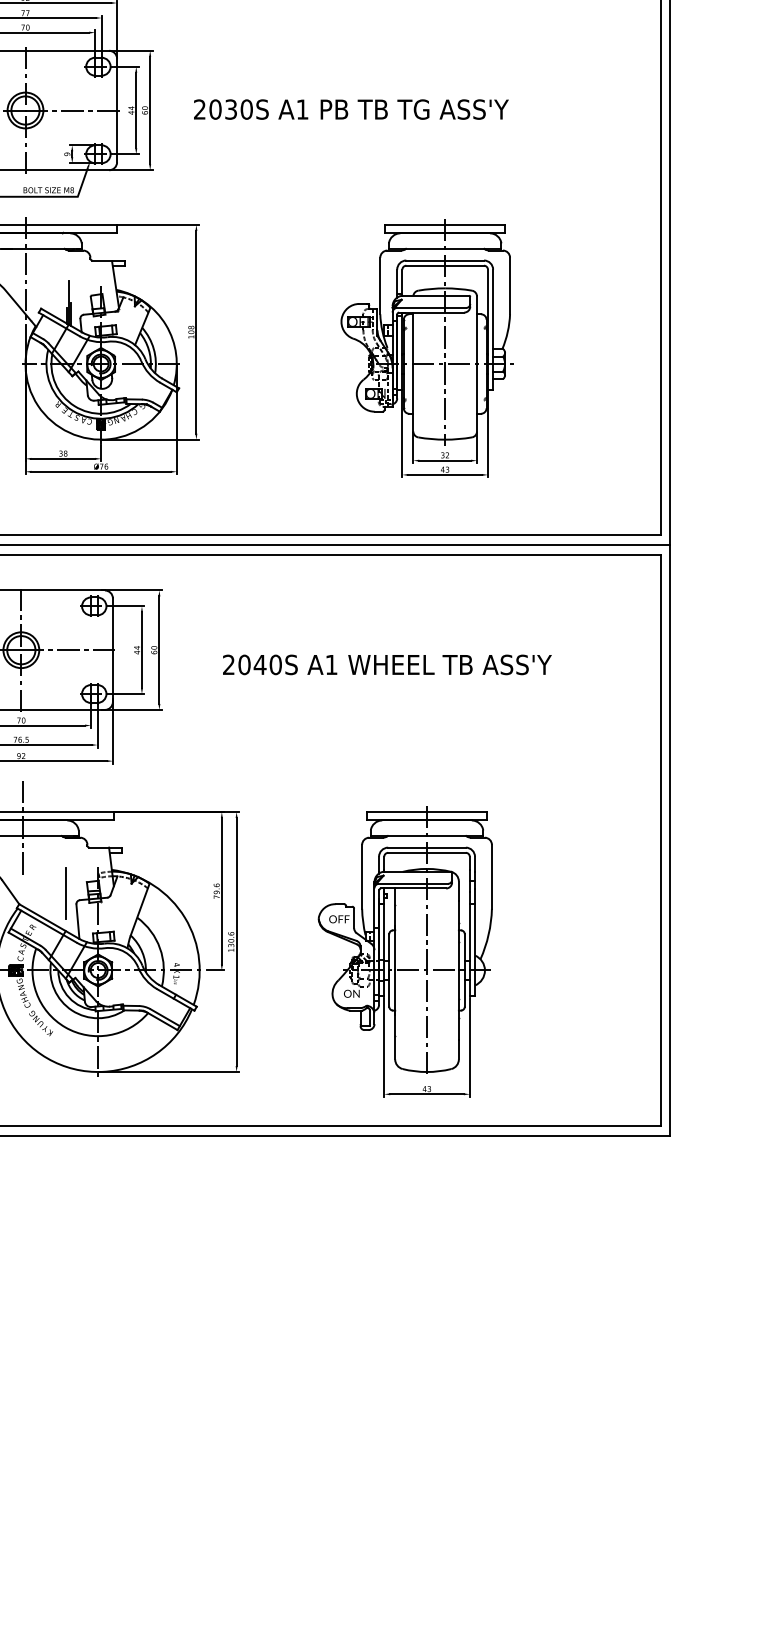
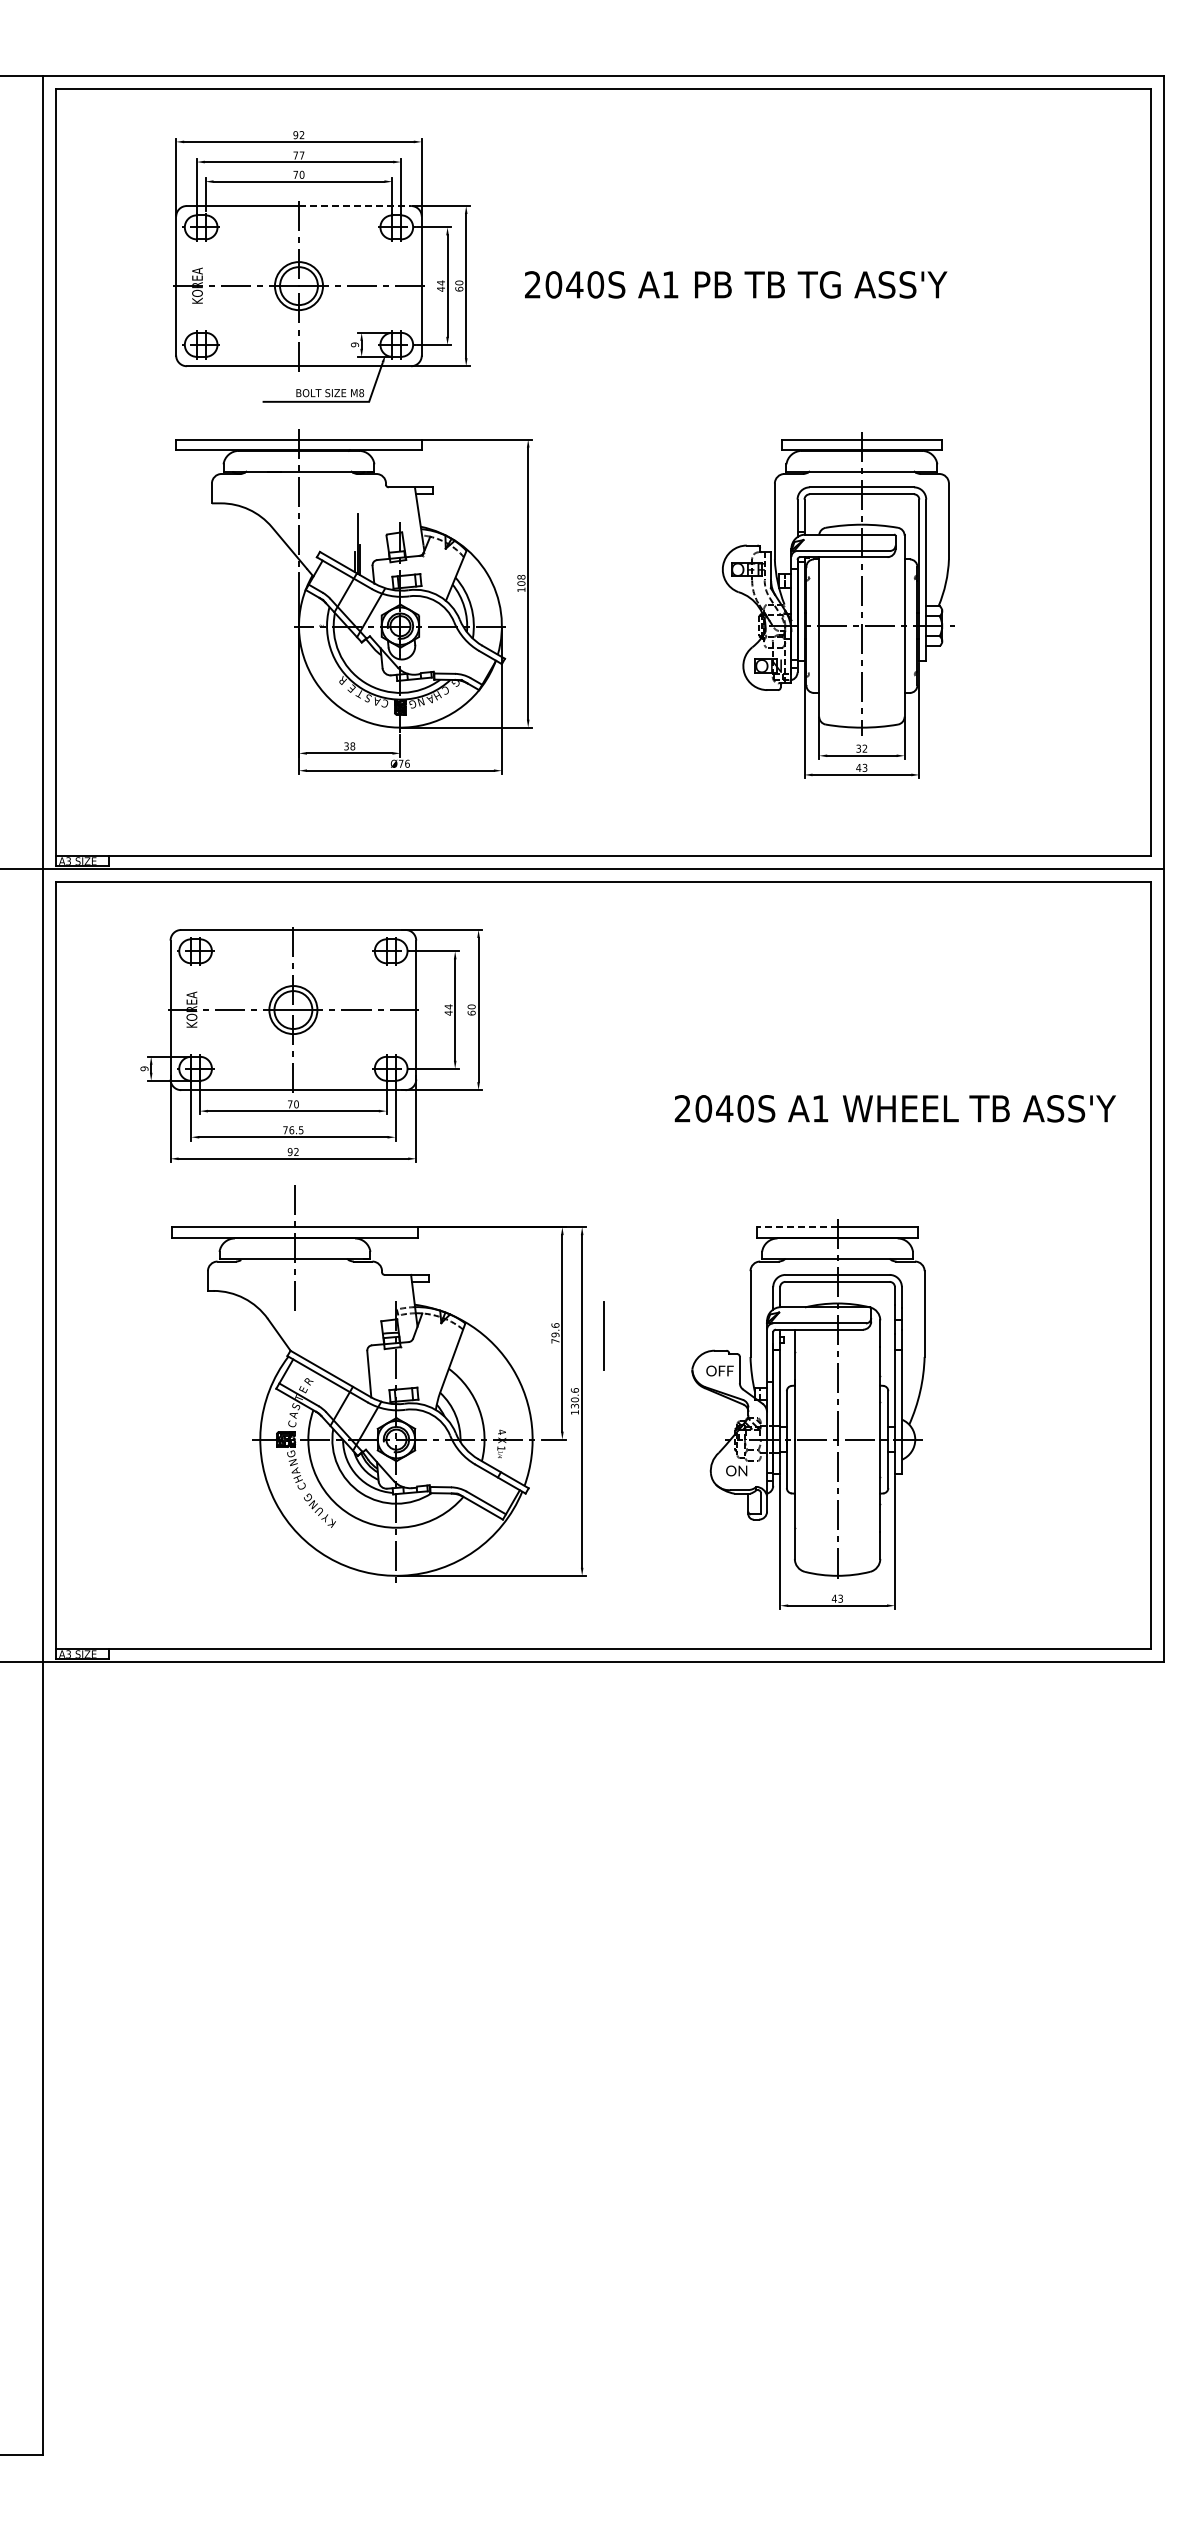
line: (67, 51) -> (355, 206), solid -> dashed
text: (230, 109) -> (574, 284), 2030S -> 2040S
text: (386, 664) -> (894, 1108), moved
line: (397, 812) -> (797, 1227), solid -> dashed
line: (66, 892) -> (603, 1335), moved

